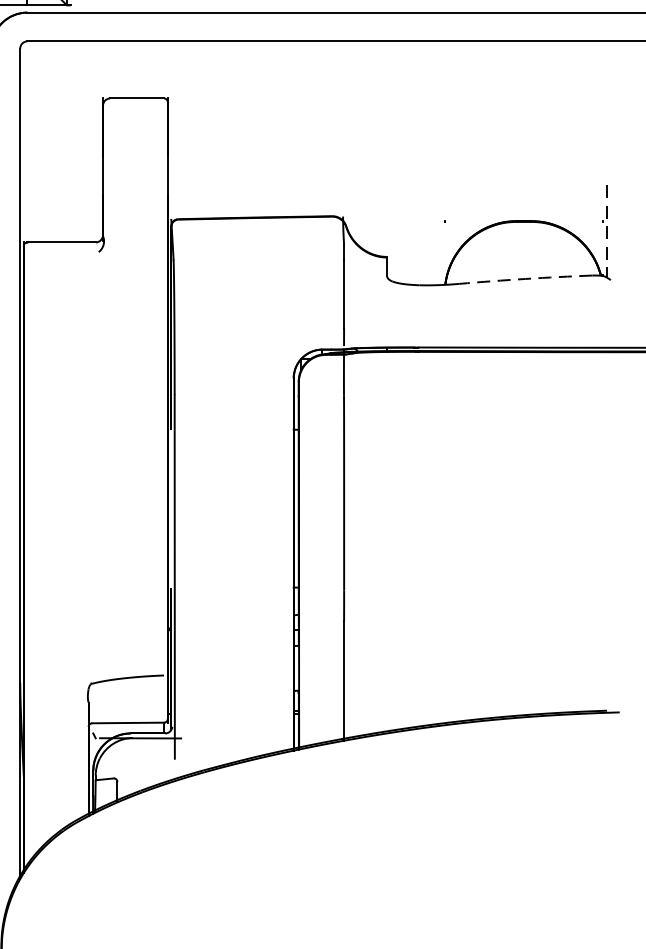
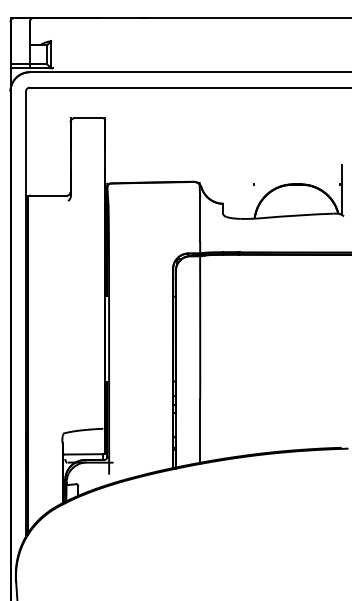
line: (606, 230) -> (341, 189), dashed -> solid
arc: (524, 278) -> (297, 215), dashed -> solid

